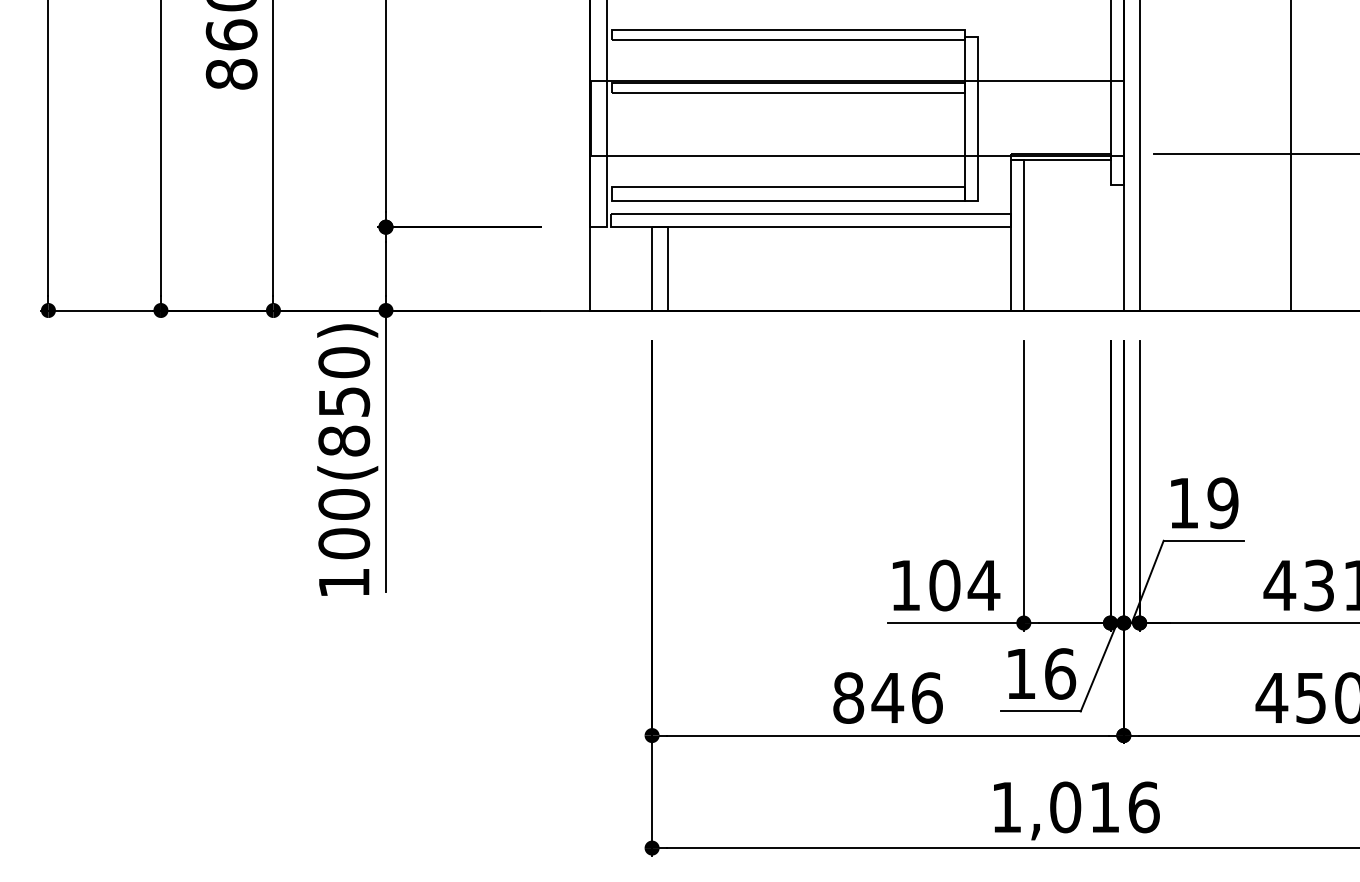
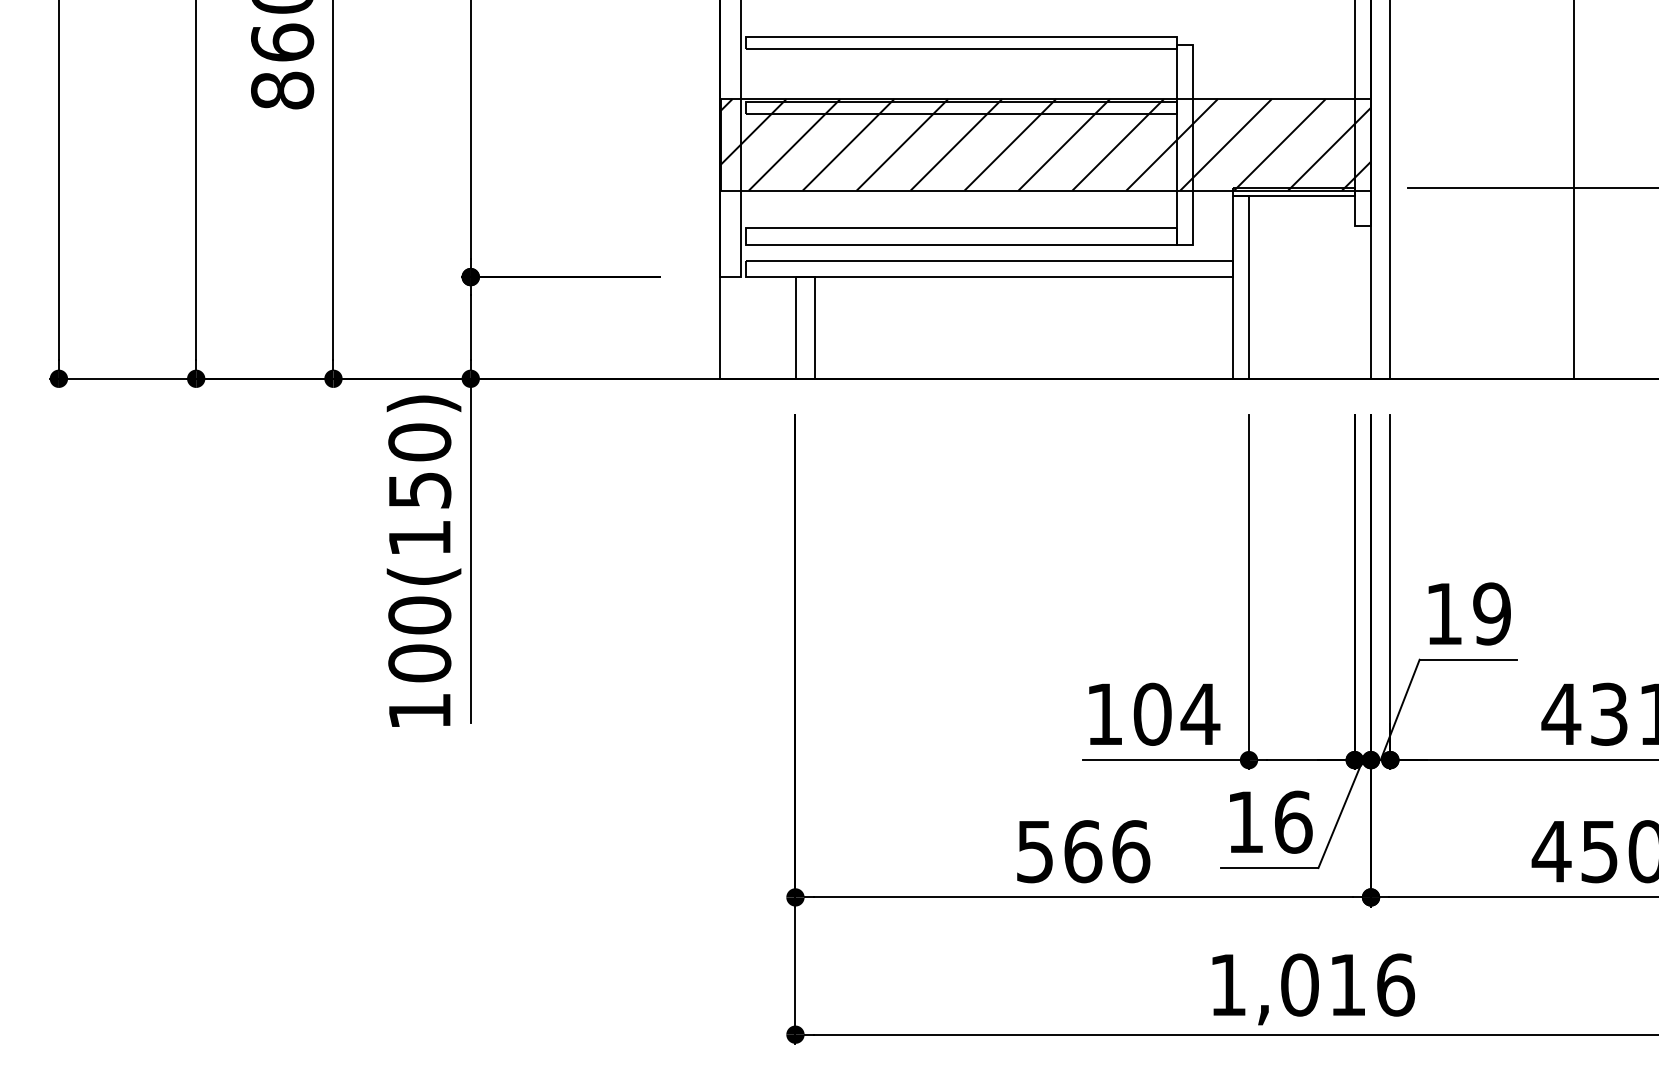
hatch: (857, 118) -> (1045, 144), added
text: (343, 440) -> (419, 537), 100(850) -> 100(150)
text: (868, 697) -> (1059, 851), 846 -> 566

